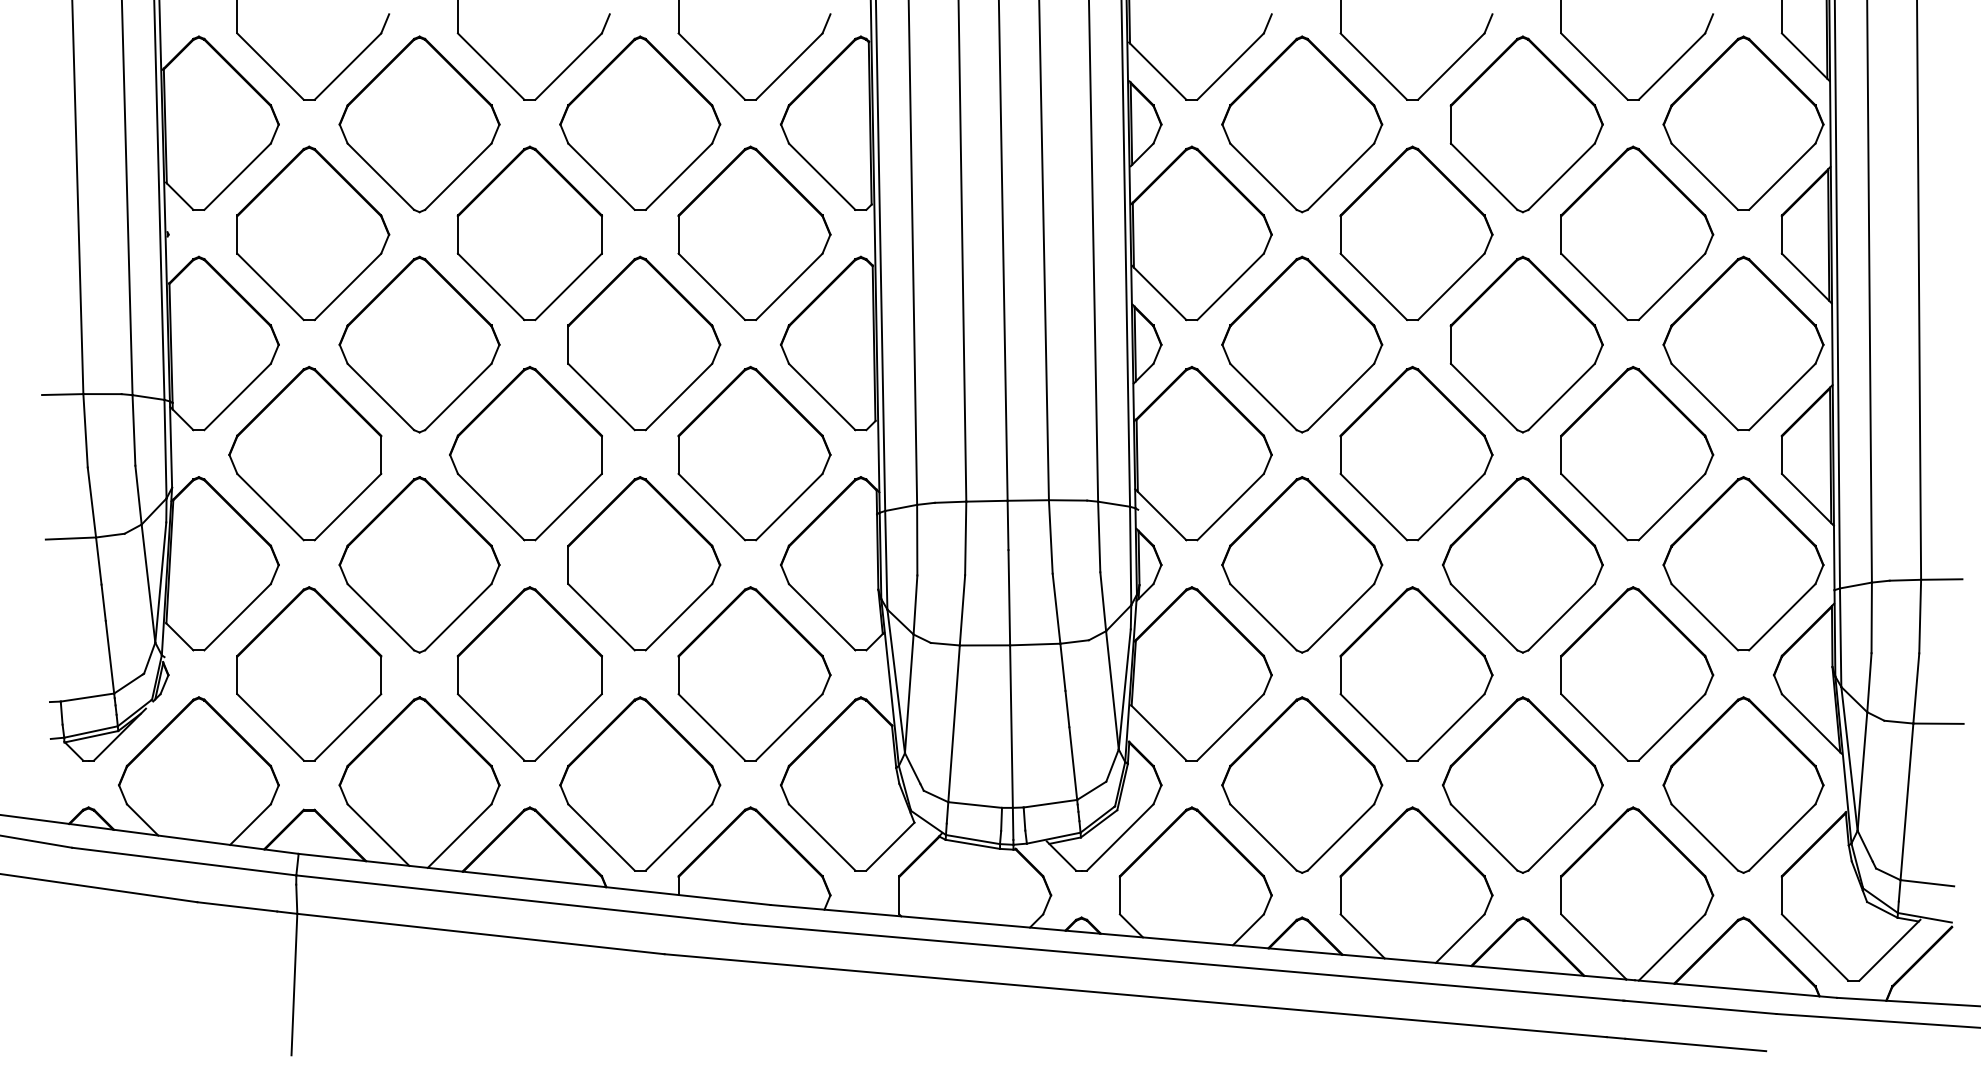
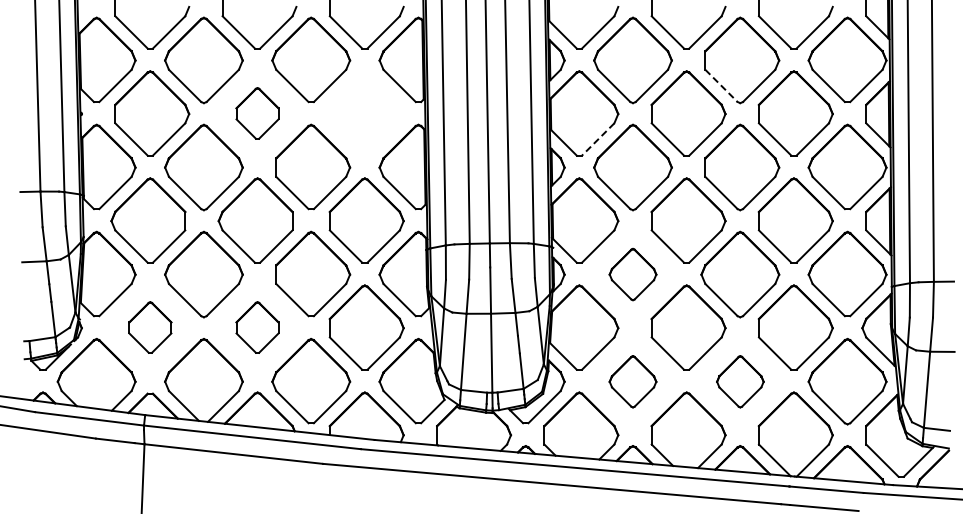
line: (1484, 175) -> (721, 85), solid -> dashed
part: (529, 233) -> (257, 113), size x0.6
part: (753, 233) -> (366, 113), removed
line: (1231, 286) -> (598, 139), solid -> dashed
part: (1301, 564) -> (632, 274), size x0.6
part: (309, 673) -> (150, 327), size x0.6
part: (529, 673) -> (257, 327), size x0.6
part: (1301, 784) -> (632, 381), size x0.6
part: (1523, 784) -> (740, 381), size x0.6

